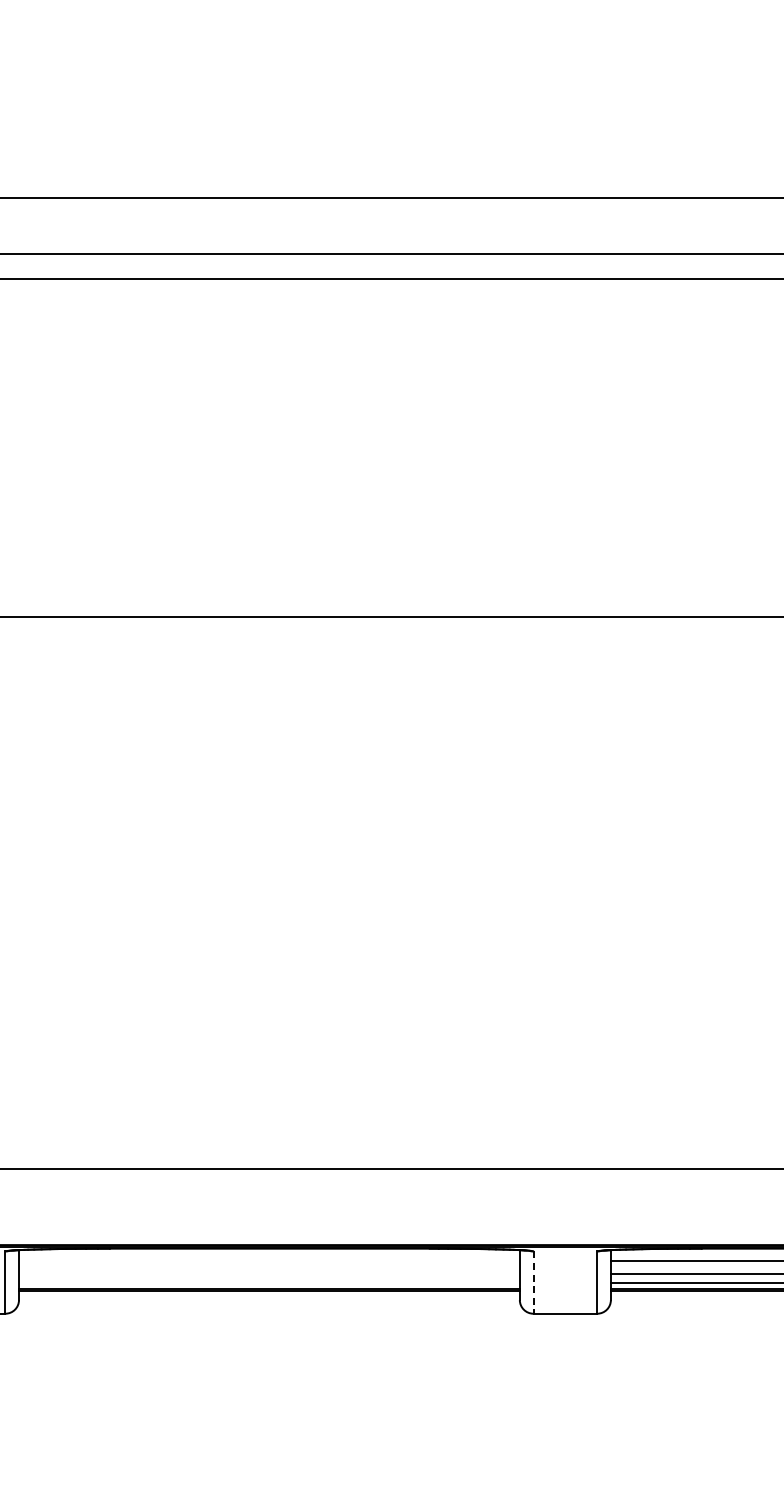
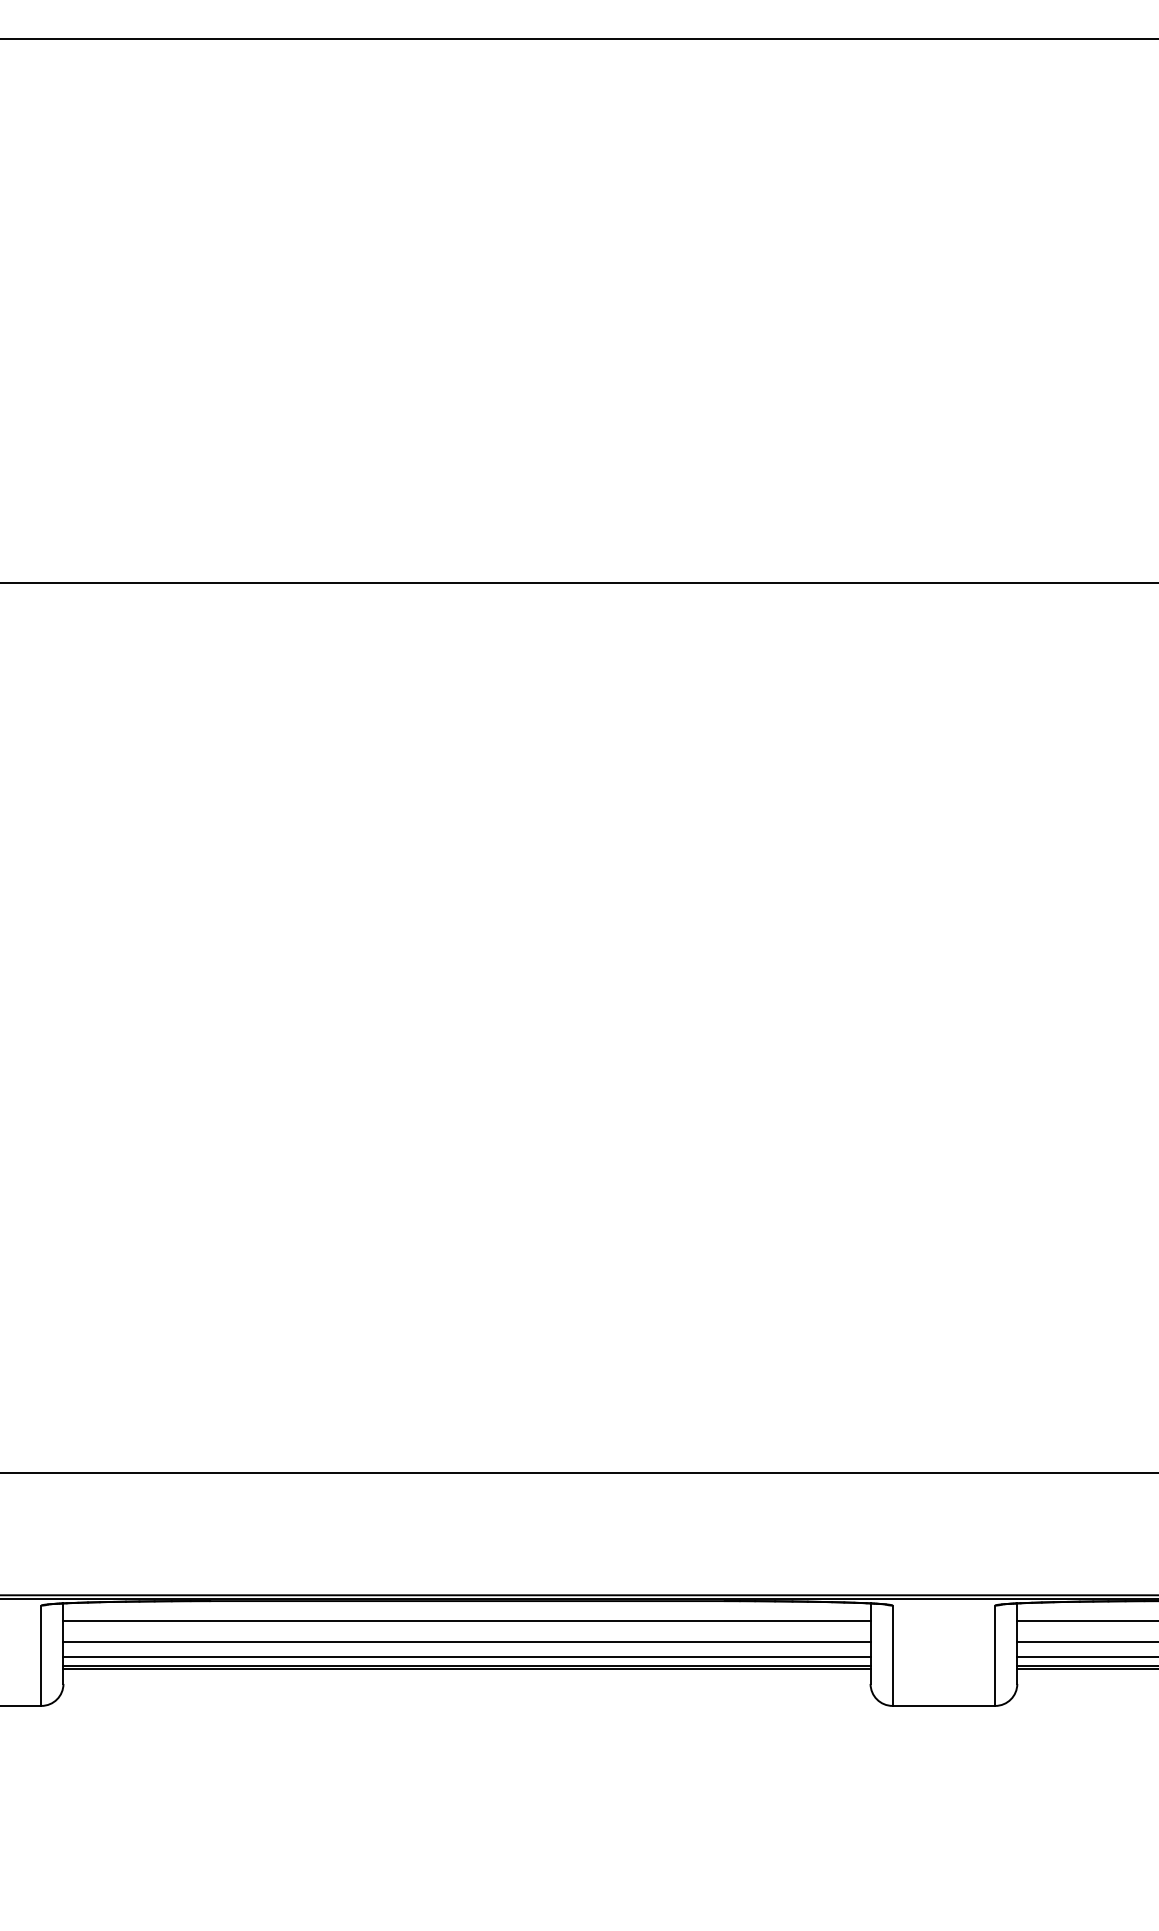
line: (269, 1260) -> (467, 1620), added
line: (269, 1274) -> (467, 1642), added
line: (269, 1283) -> (467, 1657), added
line: (533, 1283) -> (892, 1657), dashed -> solid

